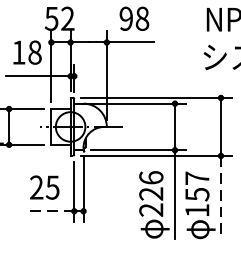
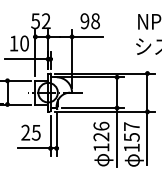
text: (34, 52) -> (24, 43), 18 -> 10
line: (221, 196) -> (147, 138), dashed -> solid
text: (151, 209) -> (101, 147), 226 -> 126
line: (49, 211) -> (34, 148), dashed -> solid

